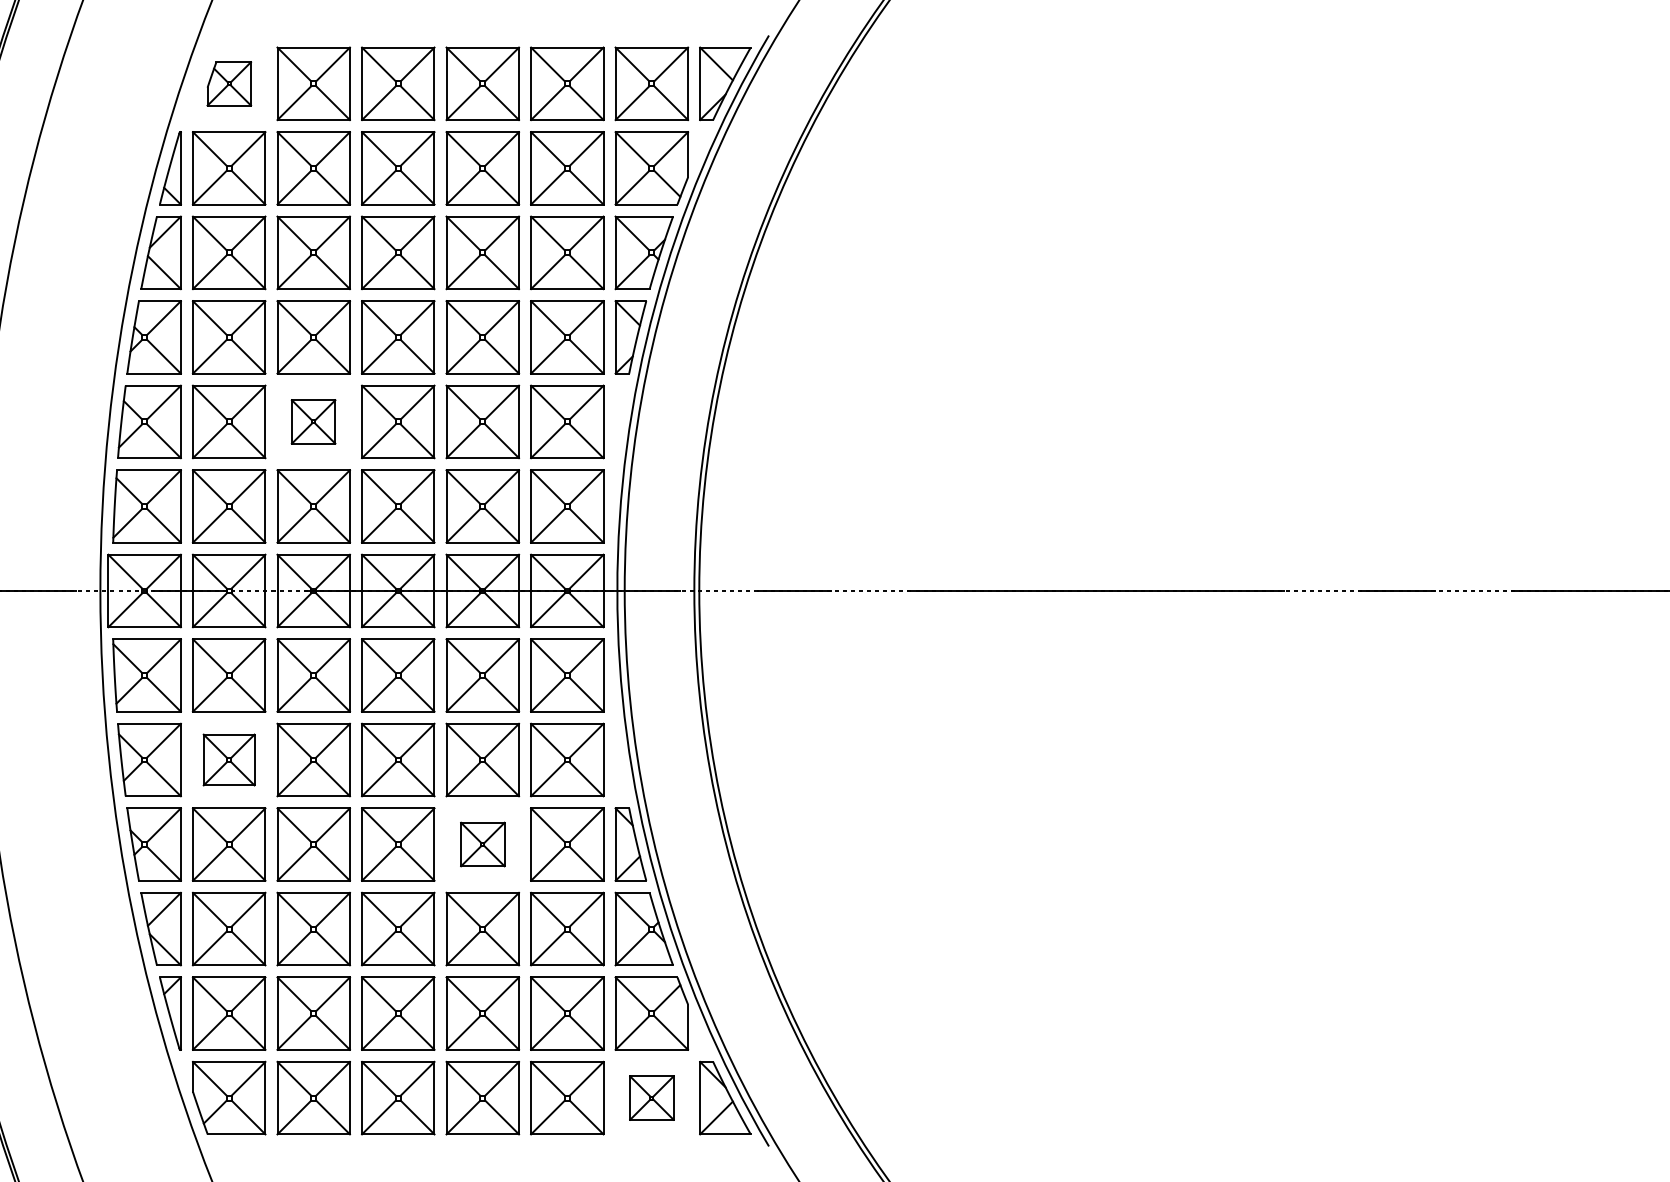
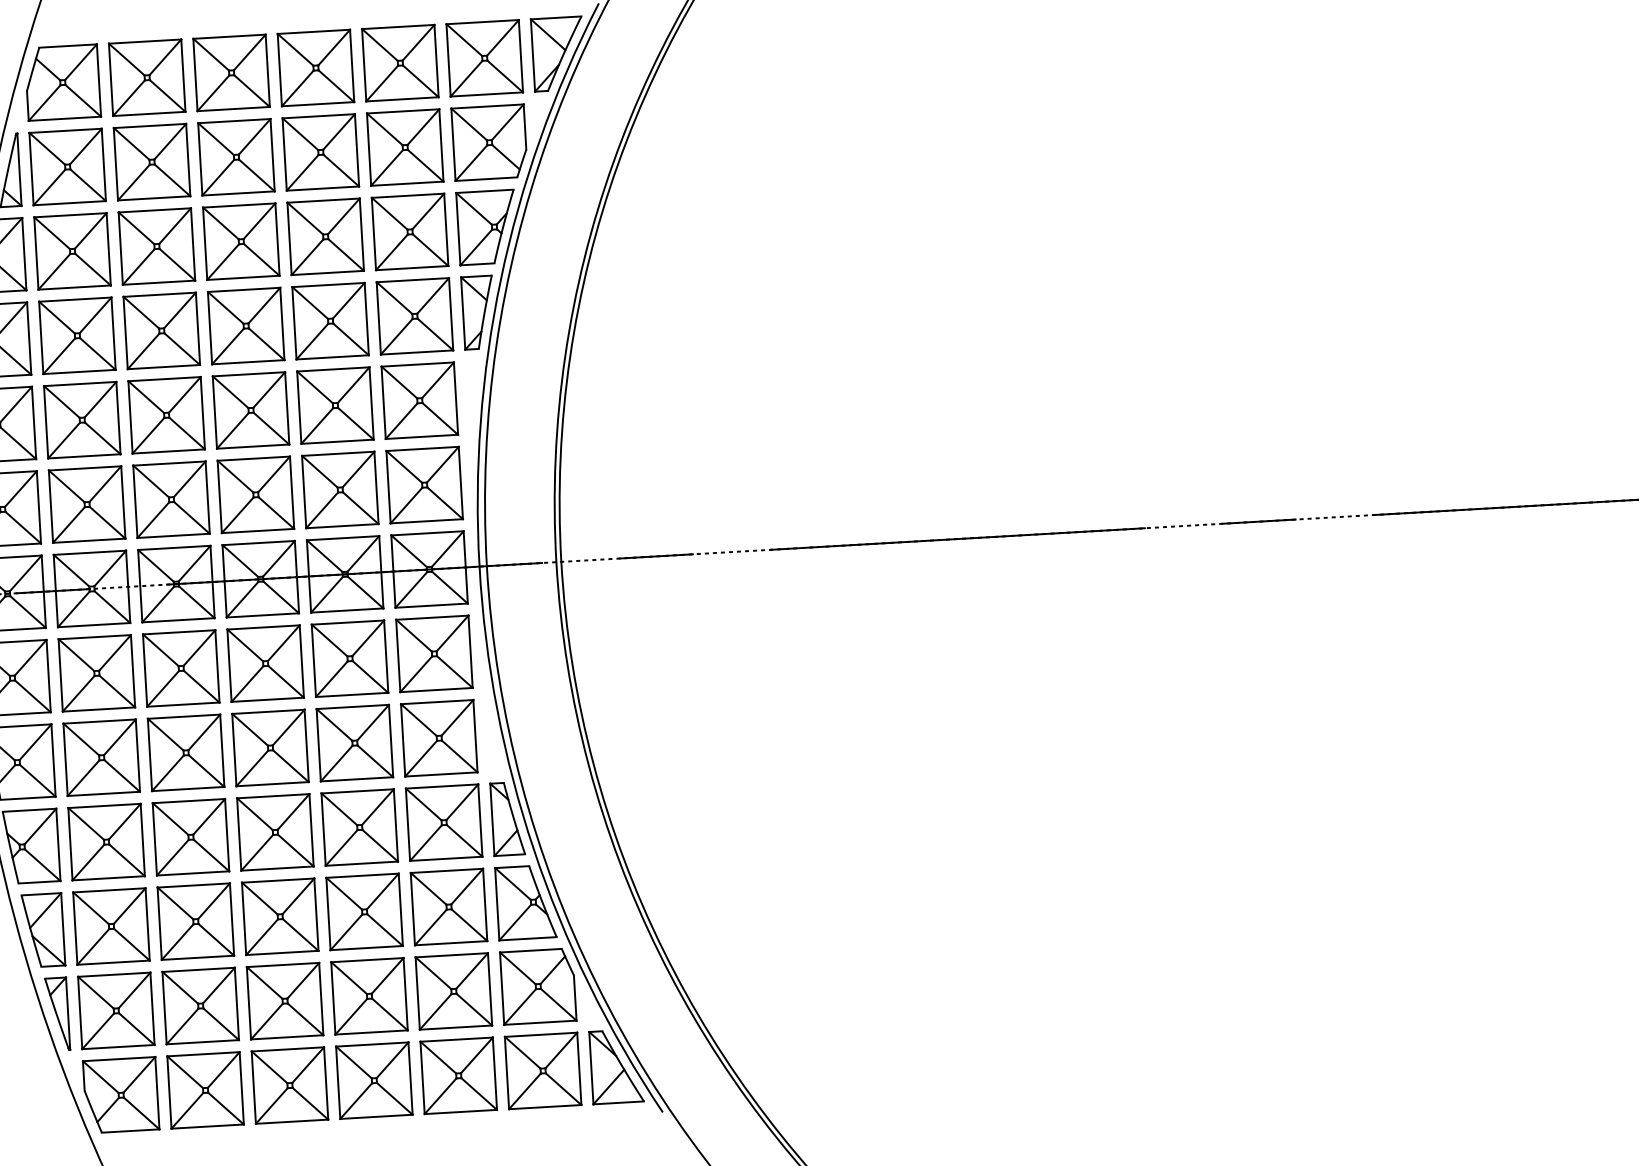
part: (229, 83) -> (63, 82), size x1.67
part: (313, 421) -> (166, 414), size x1.67
part: (228, 759) -> (101, 757), size x1.43
part: (482, 844) -> (359, 827), size x1.67
part: (651, 1097) -> (542, 1070), size x1.67

